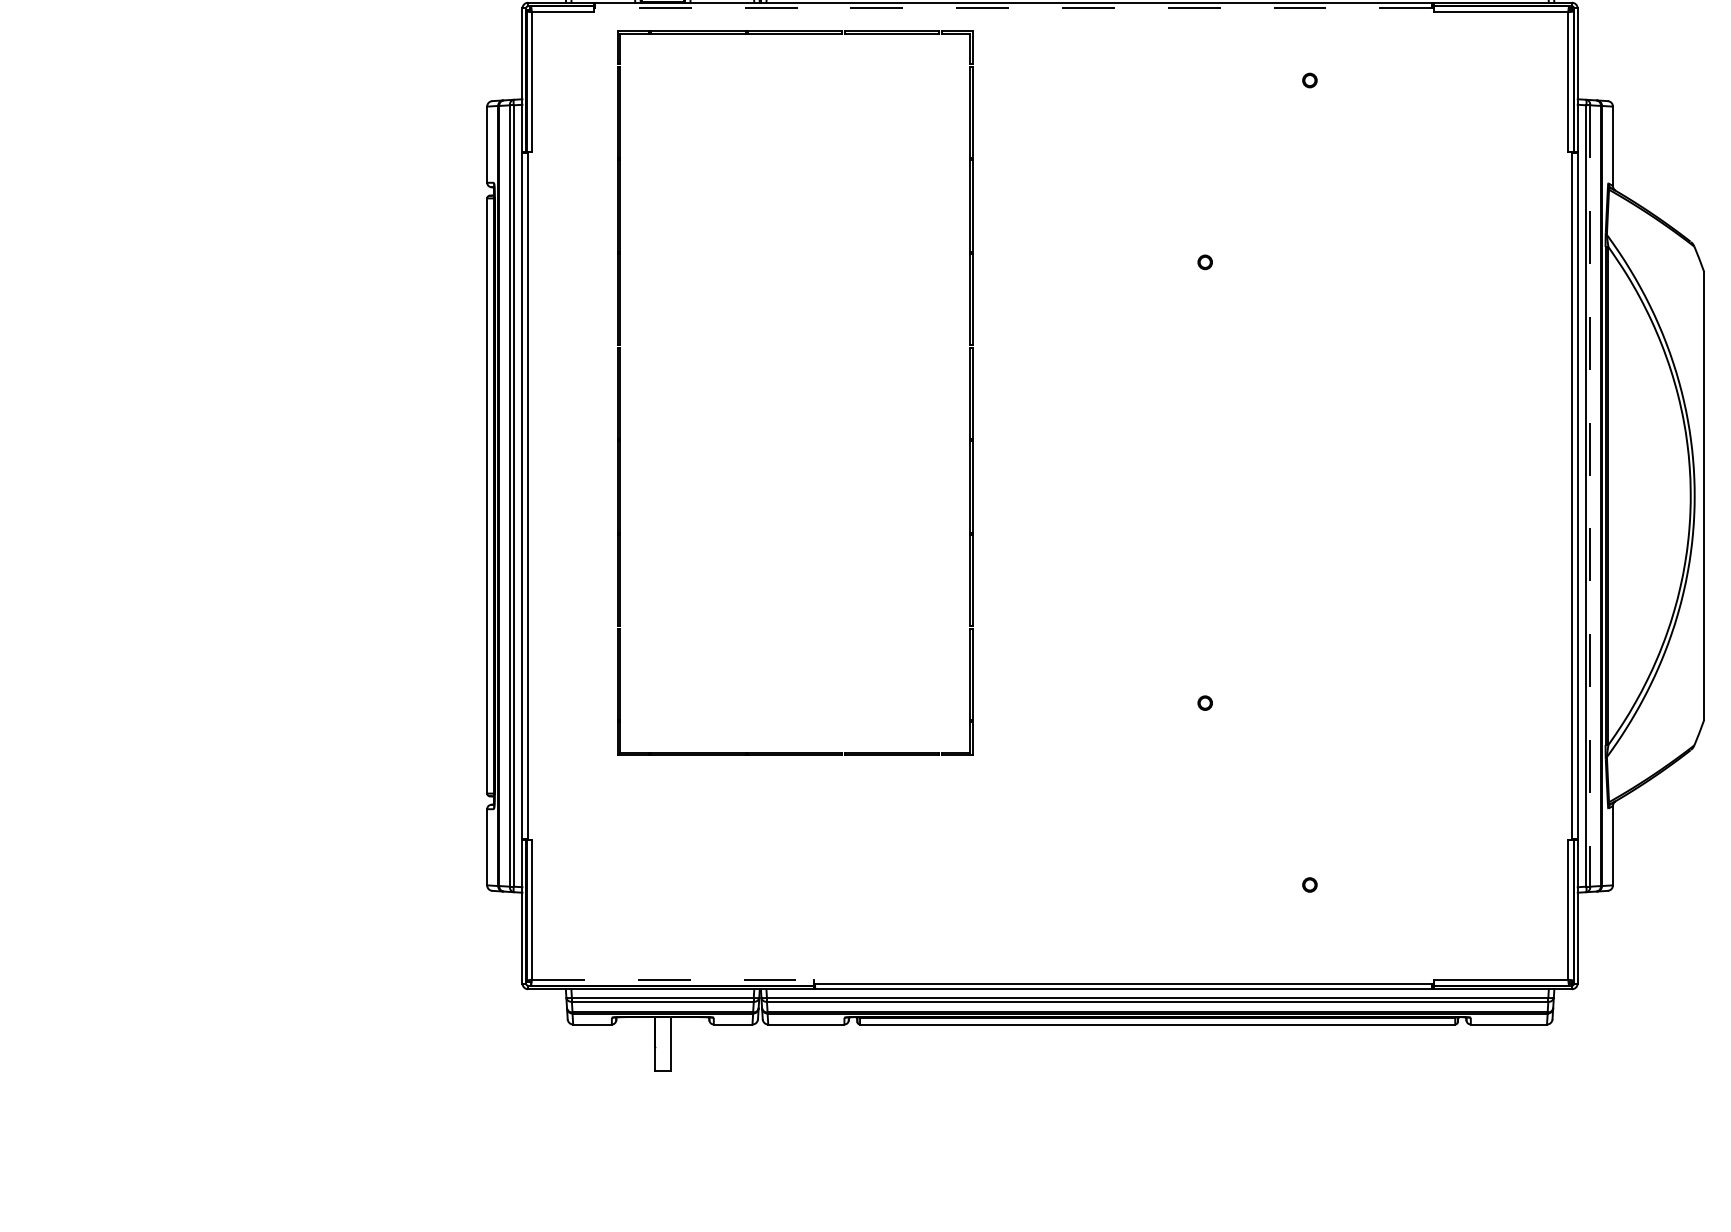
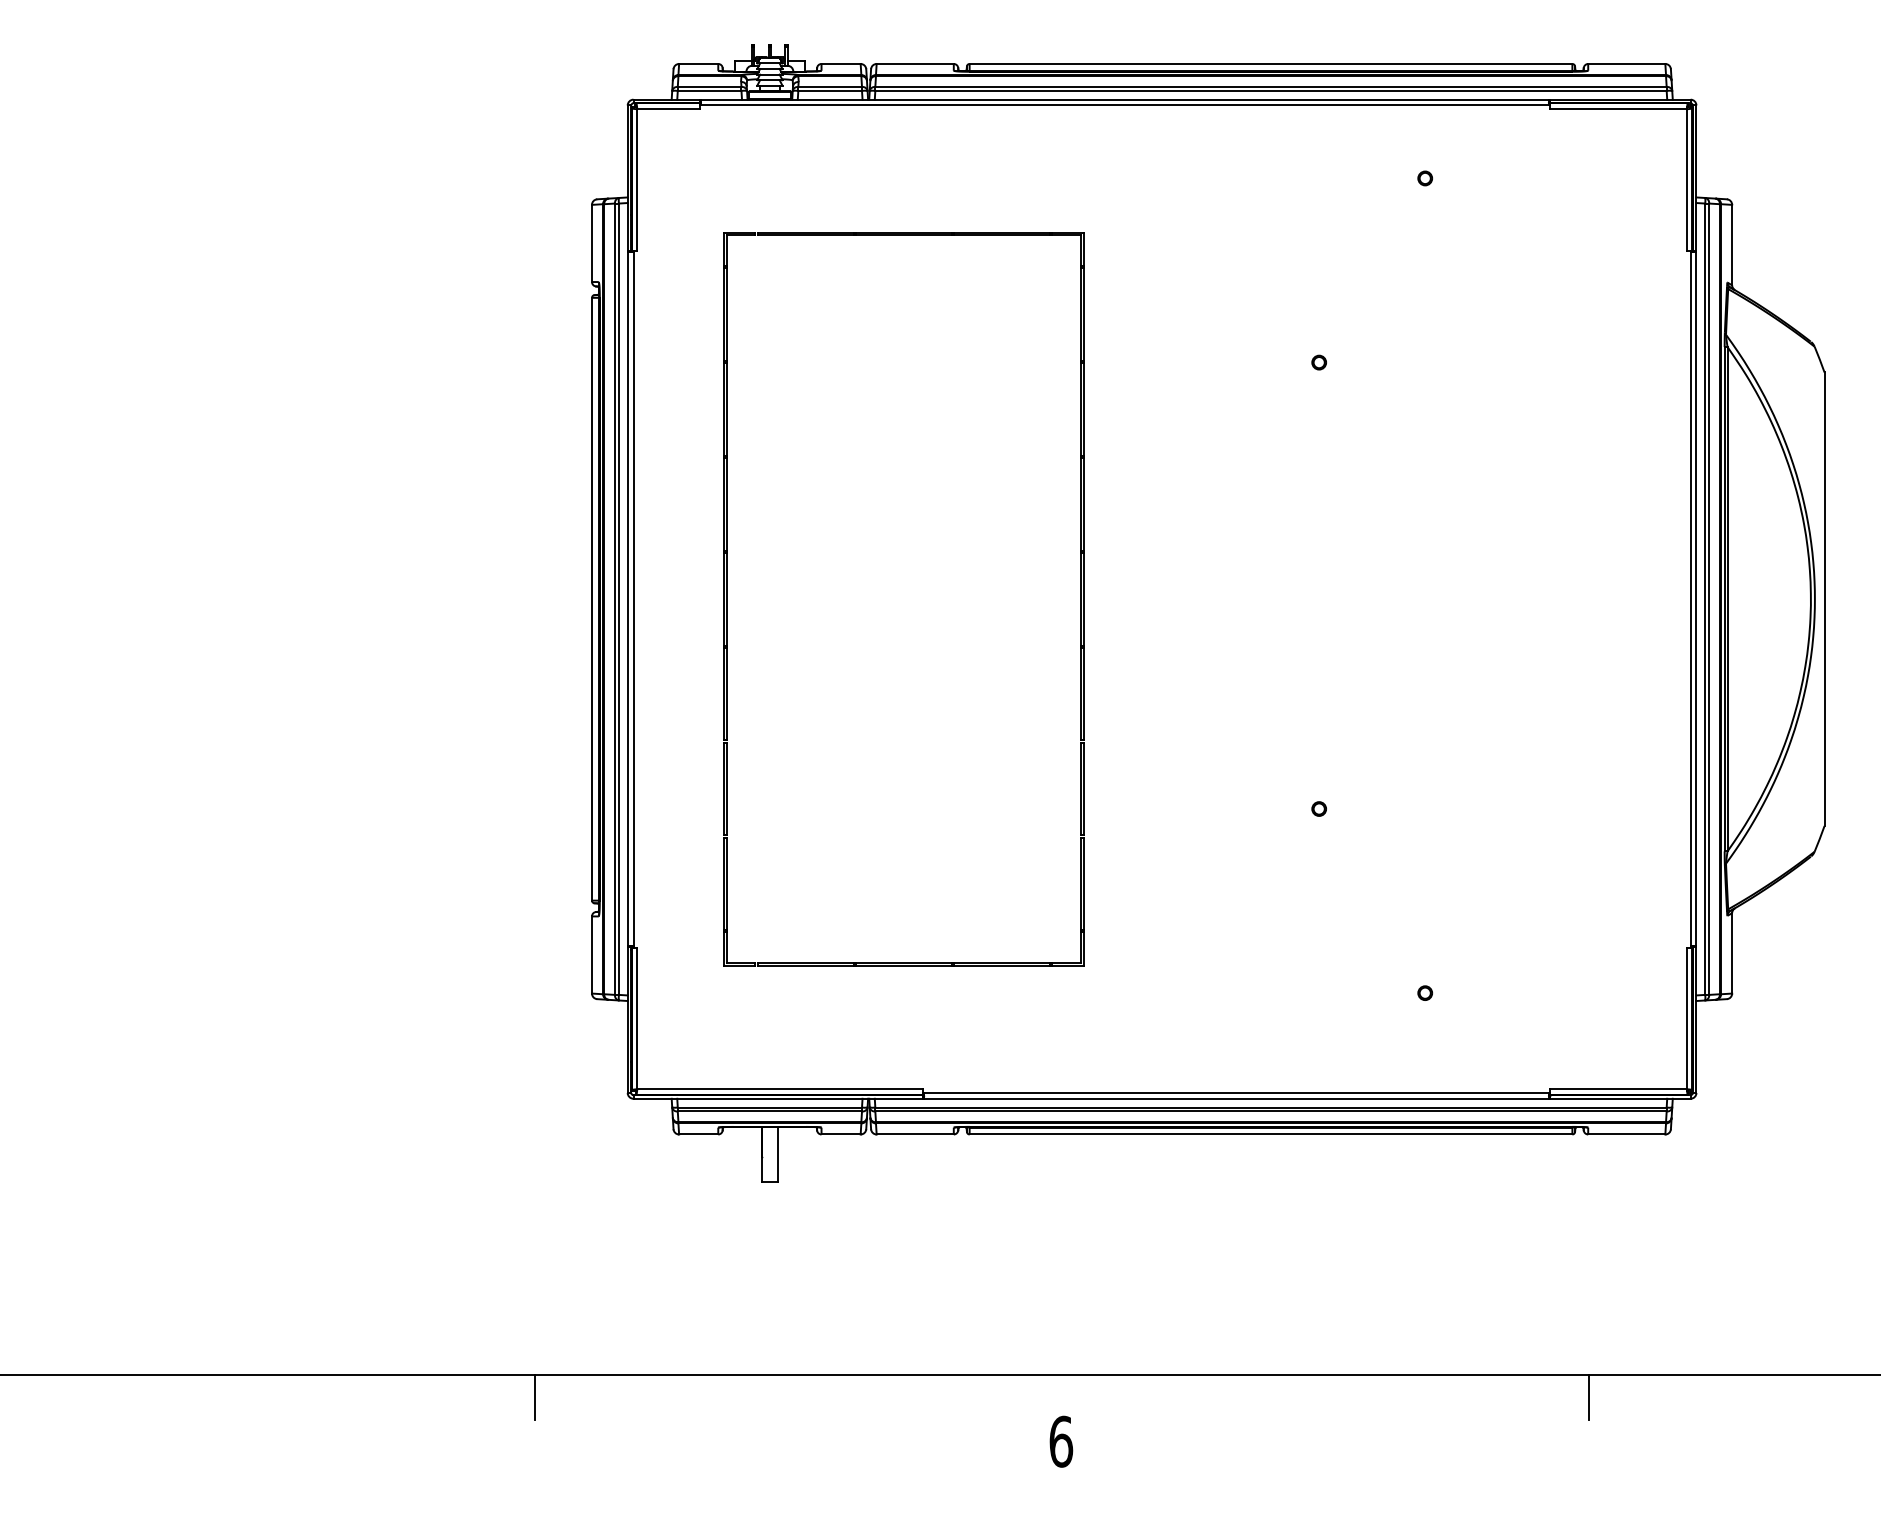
line: (1013, 8) -> (1125, 105), dashed -> solid
part: (620, 393) -> (727, 599), moved
line: (1590, 496) -> (1709, 599), dashed -> solid
line: (672, 980) -> (779, 1089), dashed -> solid

